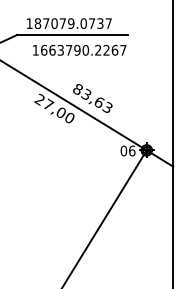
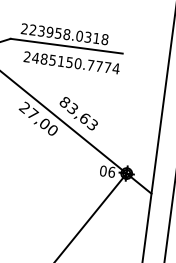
text: (68, 23) -> (64, 34), 187079.0737 -> 223958.0318
text: (79, 49) -> (71, 61), 1663790.2267 -> 2485150.7774

